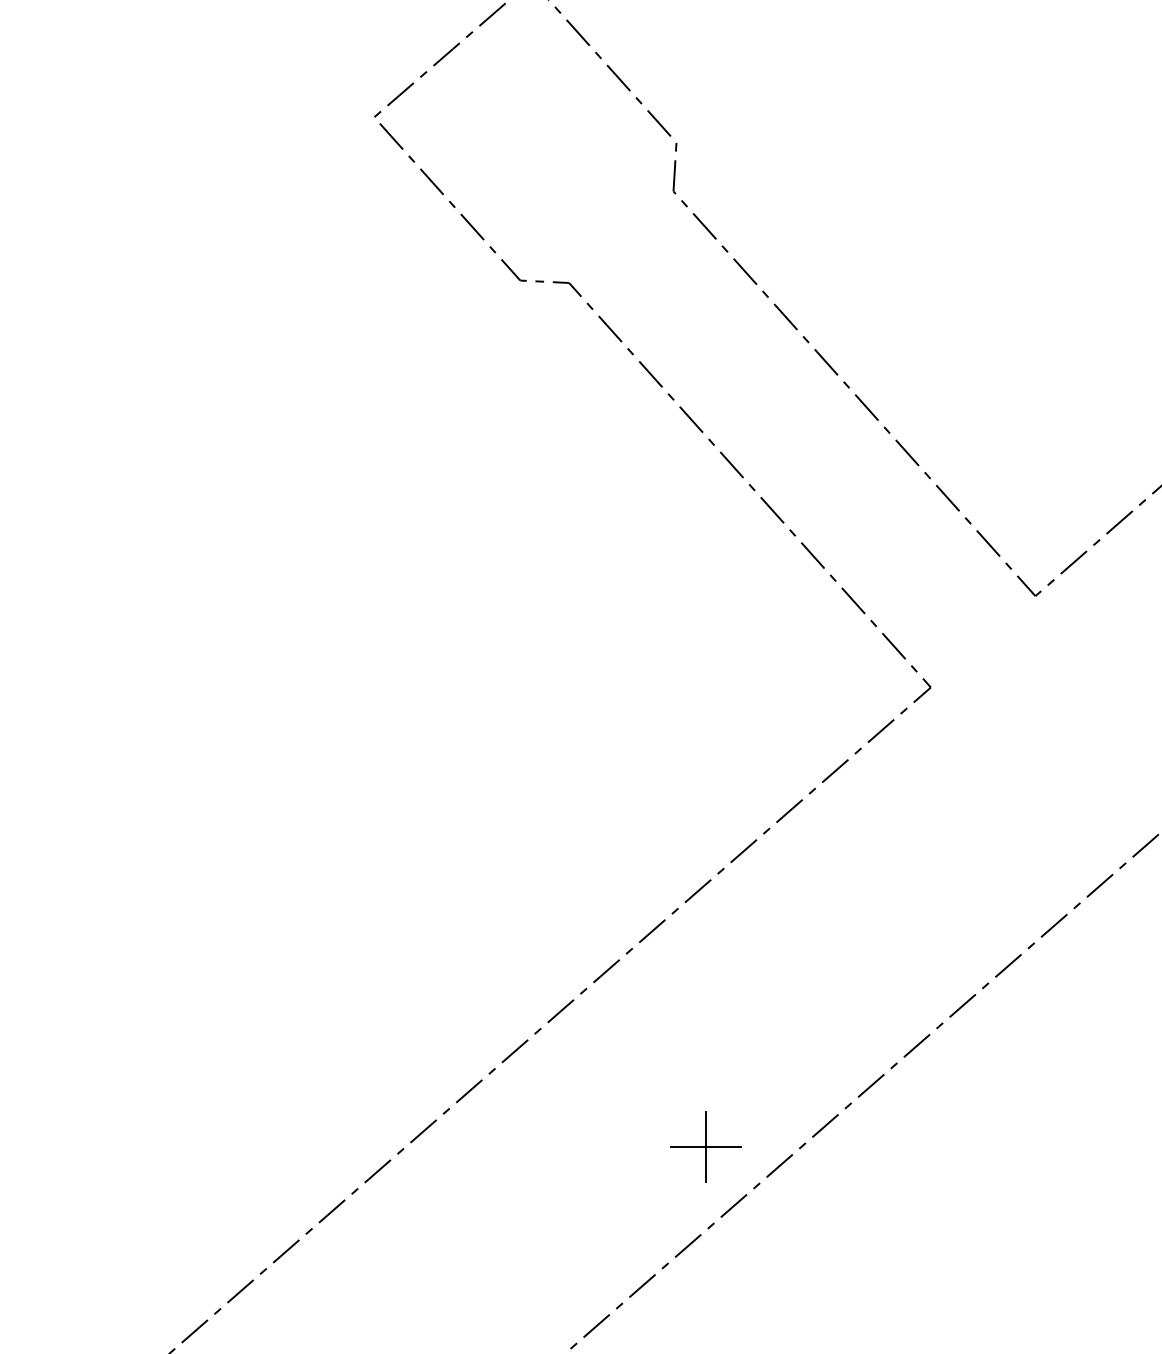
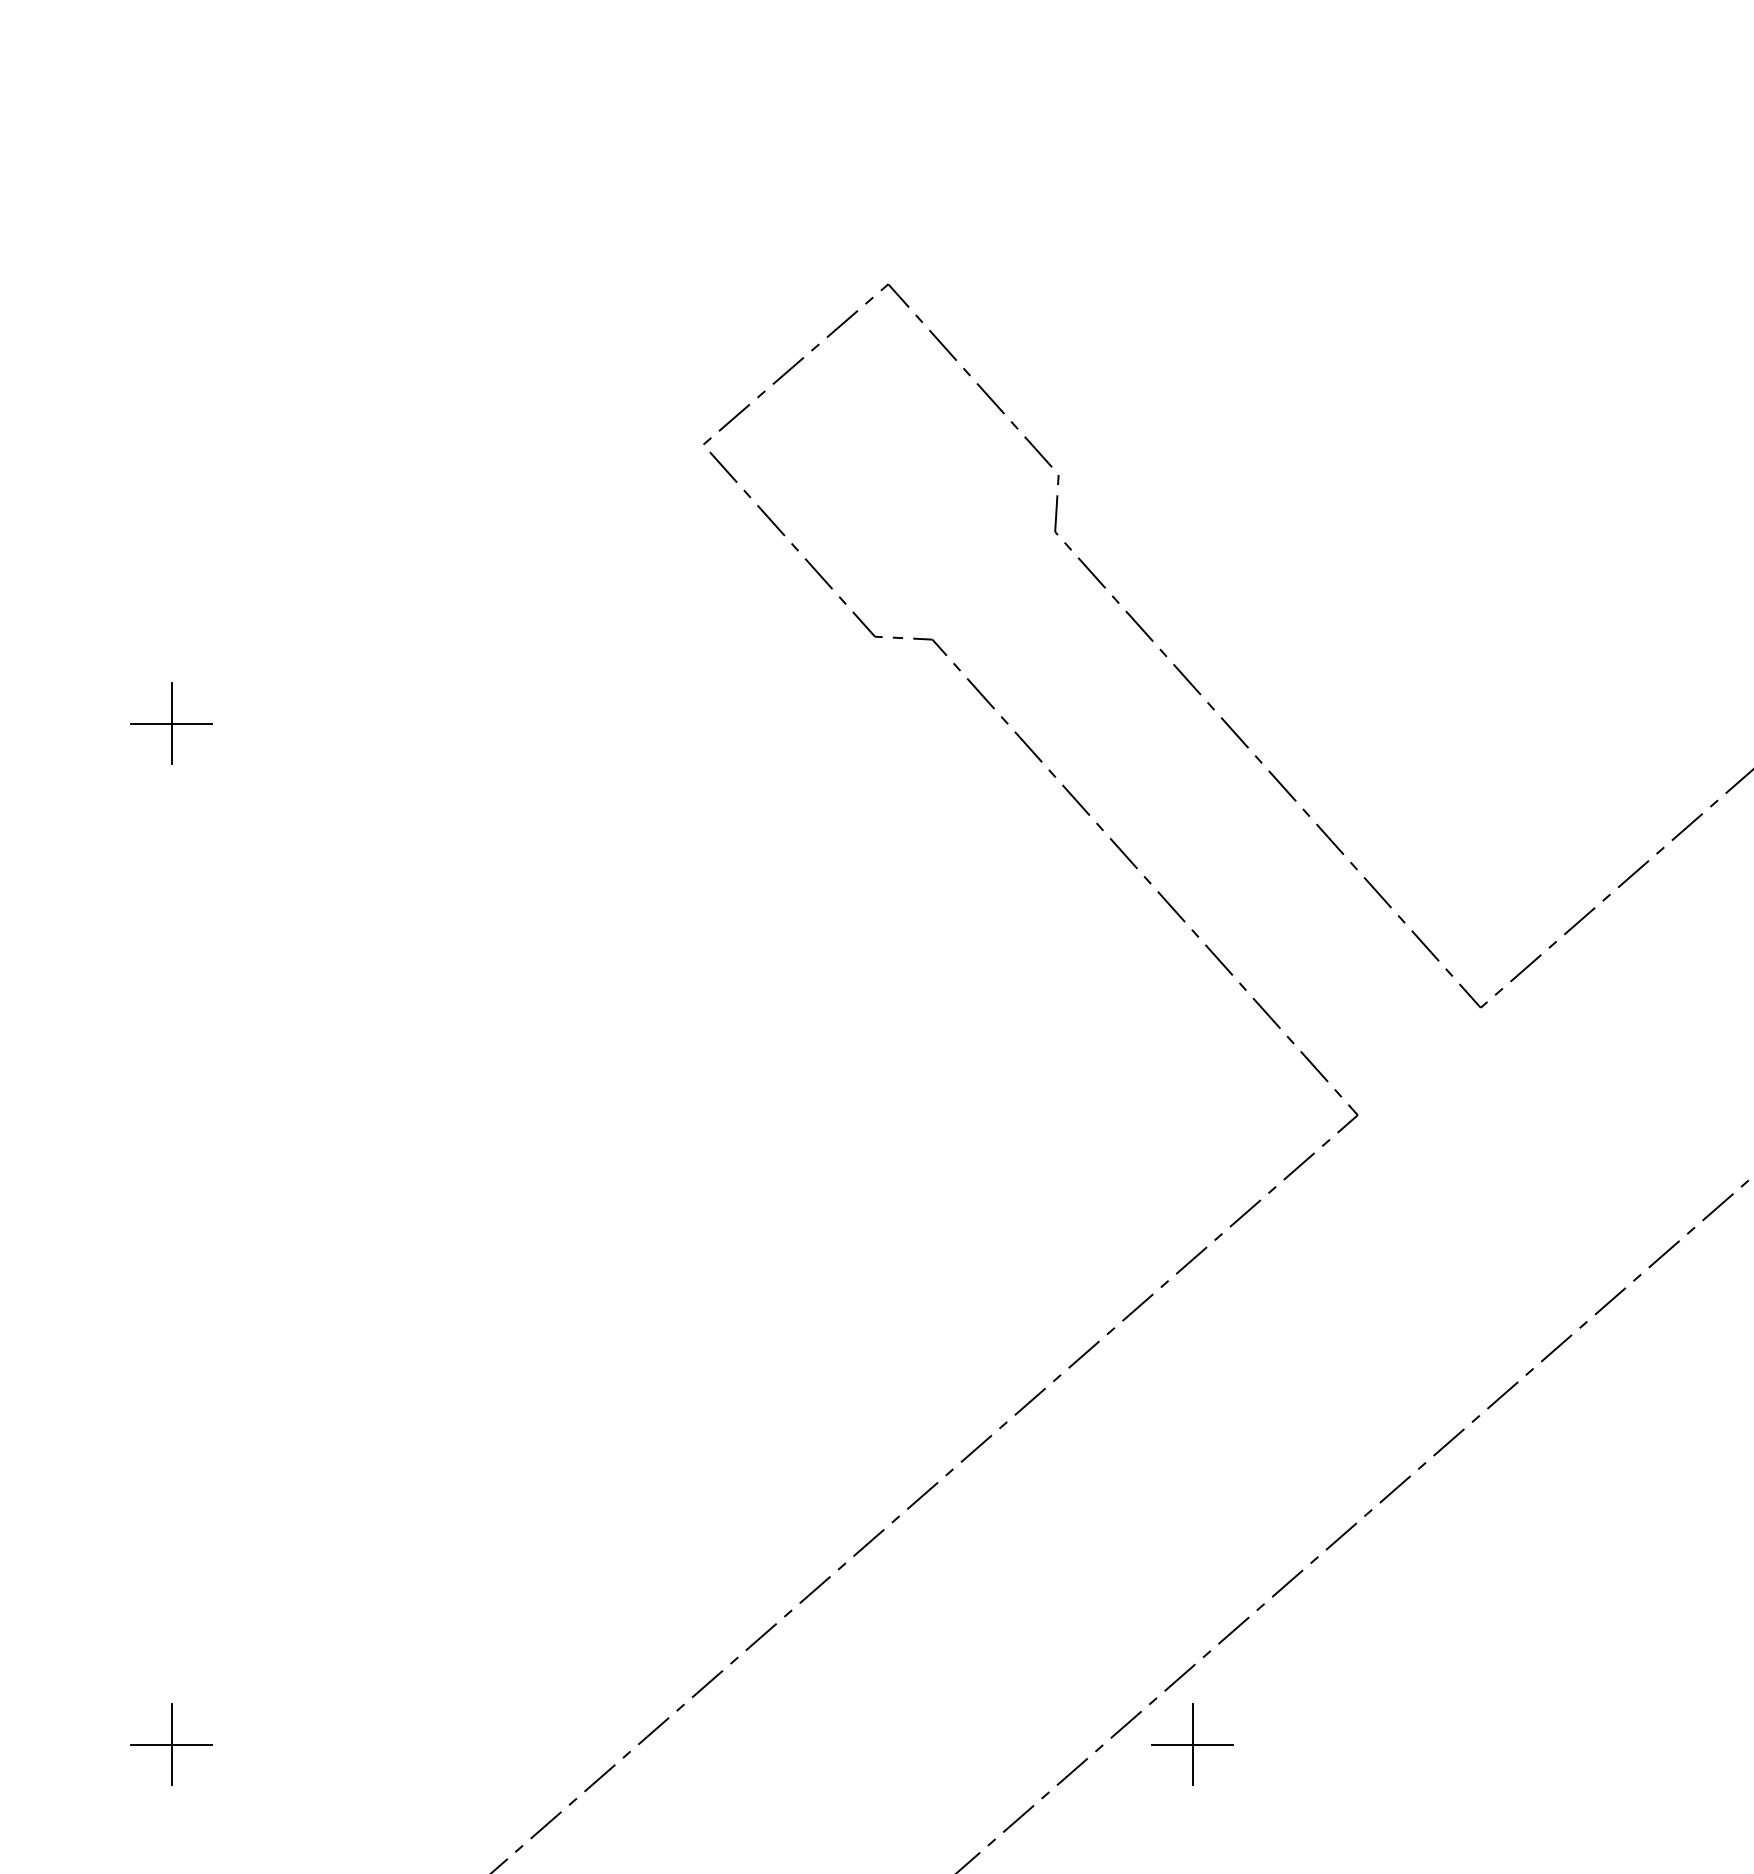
part: (706, 1147) -> (1192, 1744), moved

